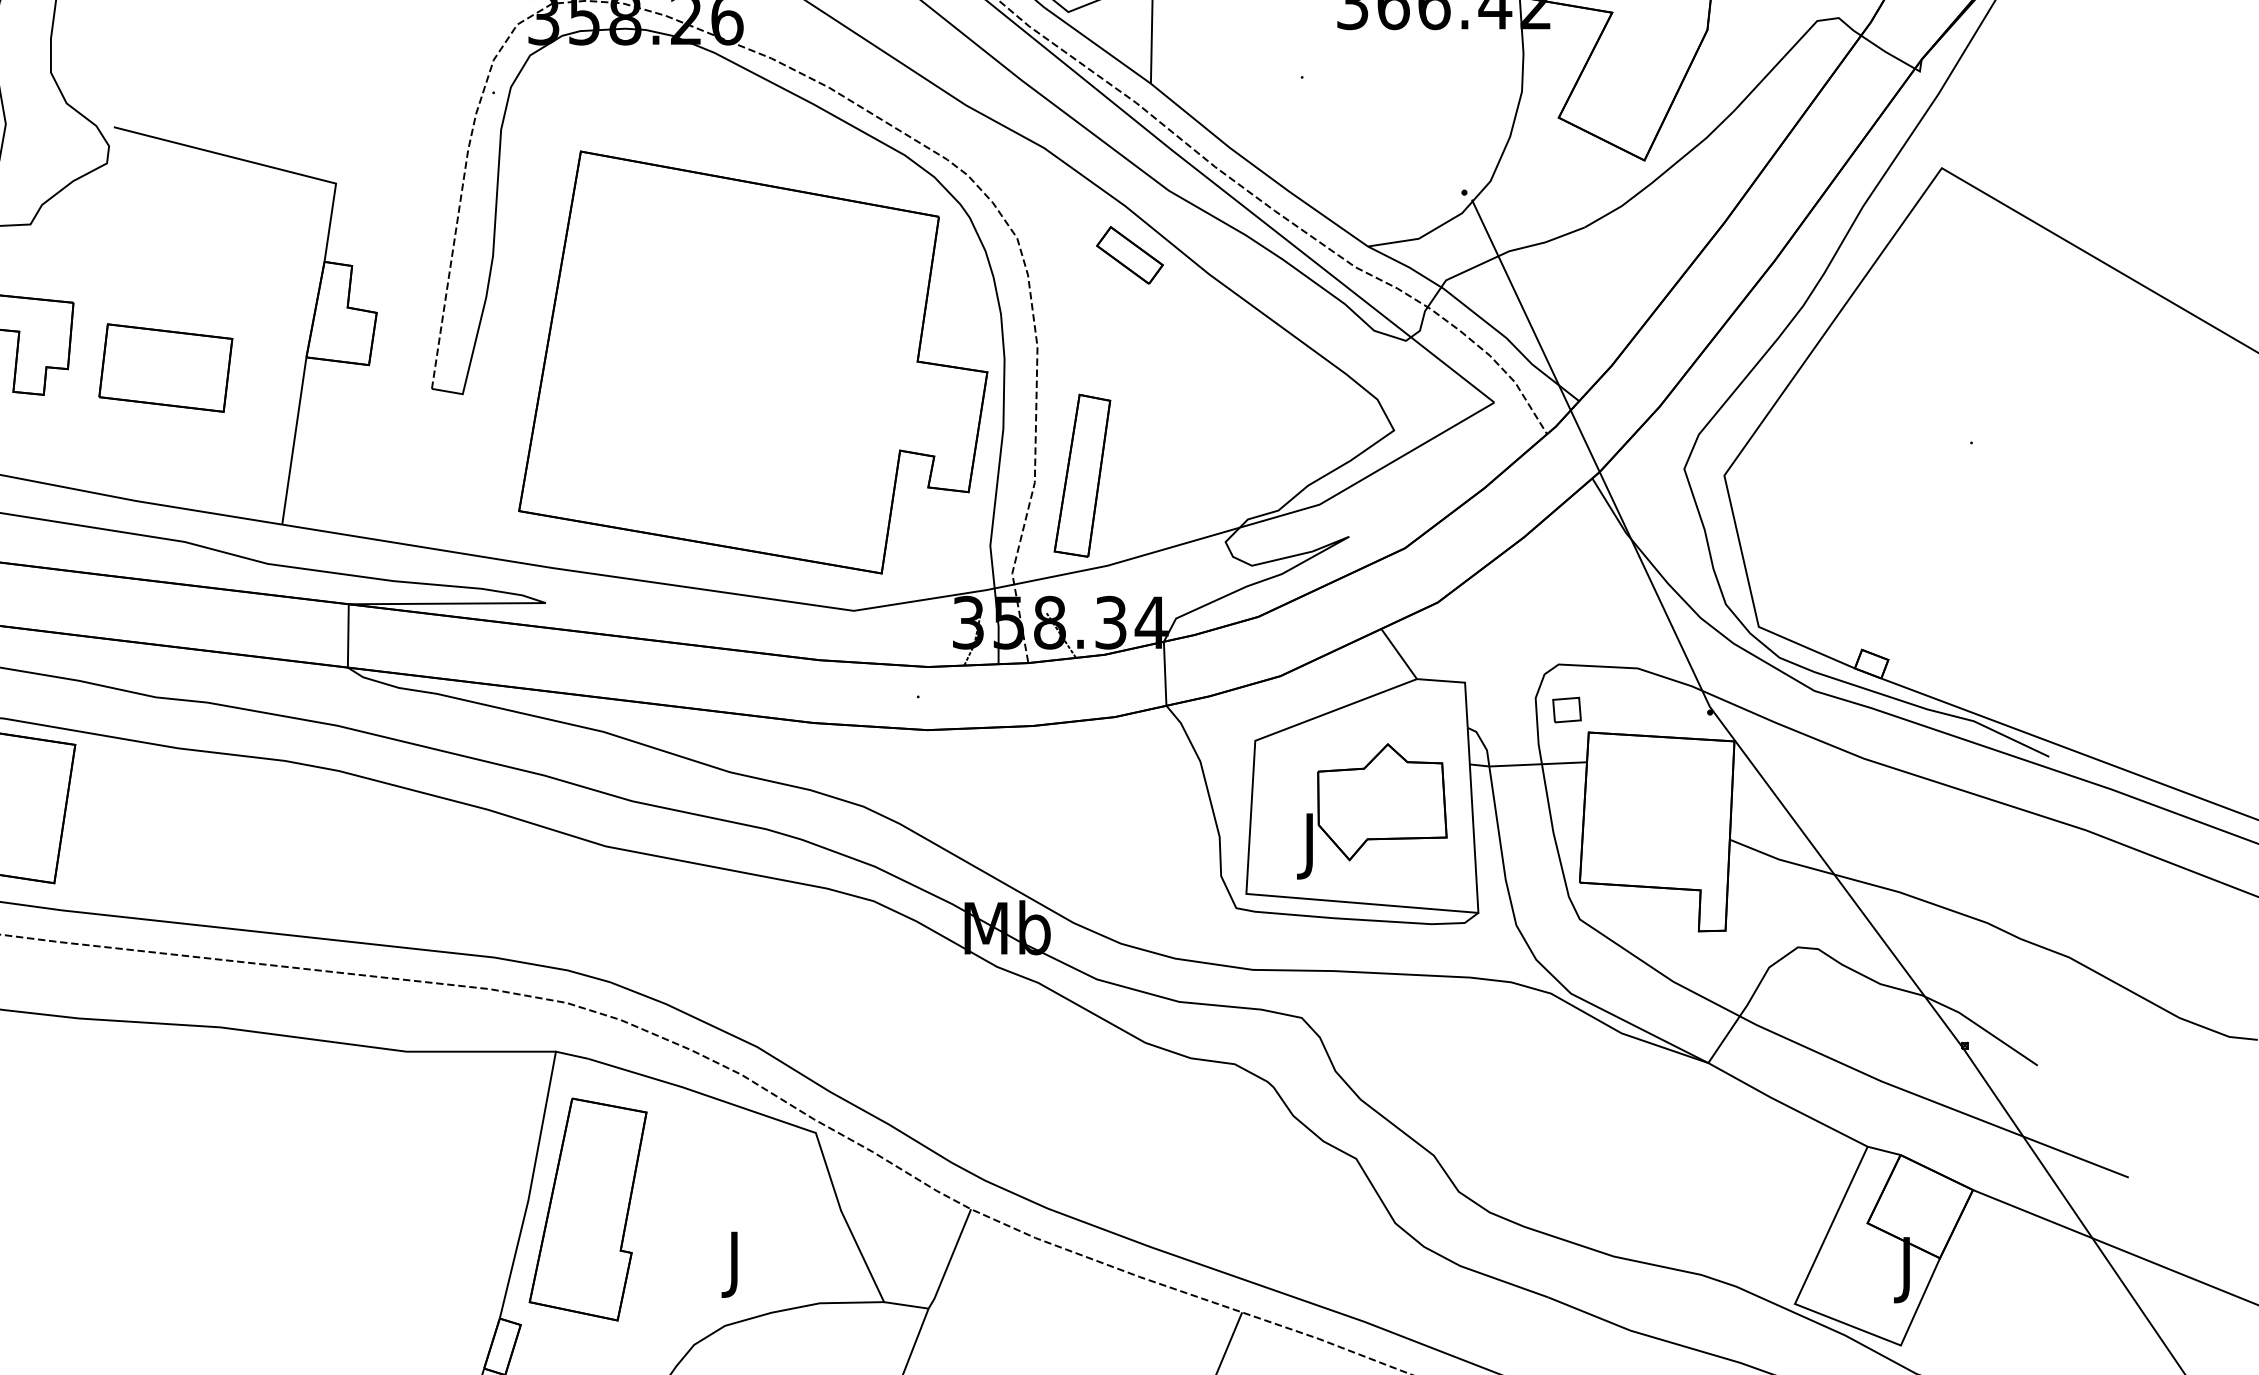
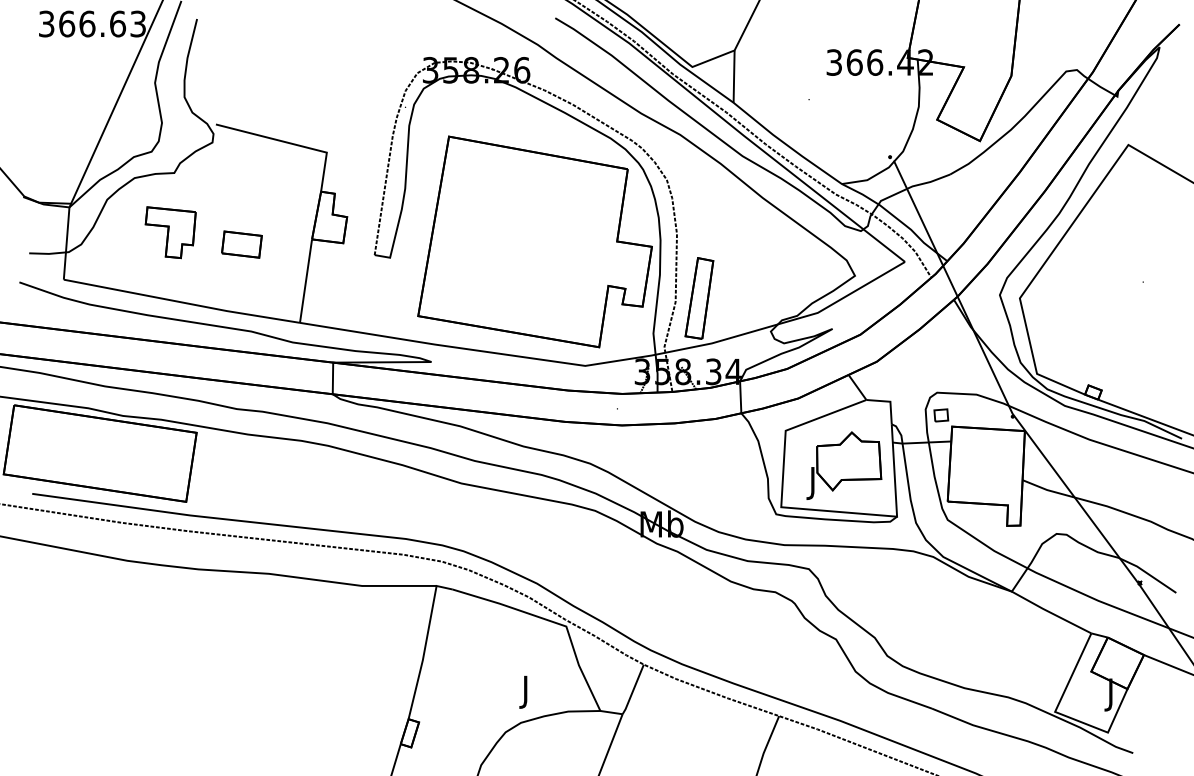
part: (1128, 255) -> (722, 188), removed
part: (165, 367) -> (241, 244), size x0.6
part: (587, 1208) -> (452, 664), removed

